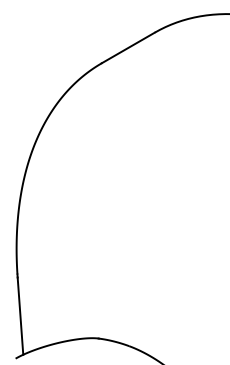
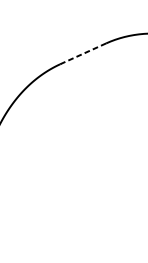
line: (128, 47) -> (83, 53), solid -> dashed

